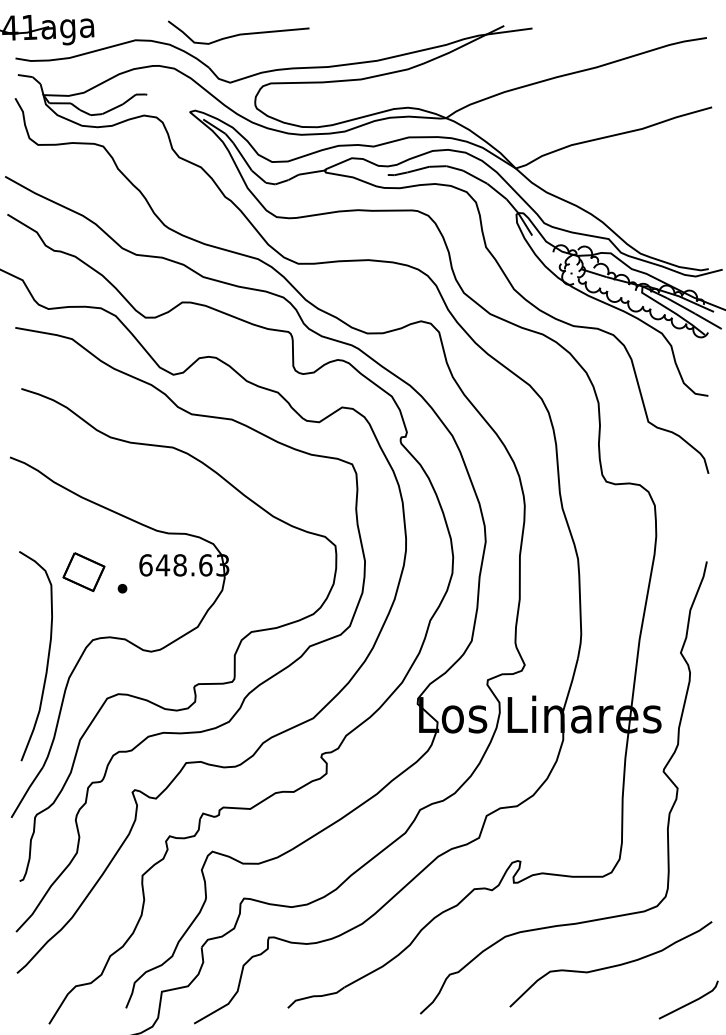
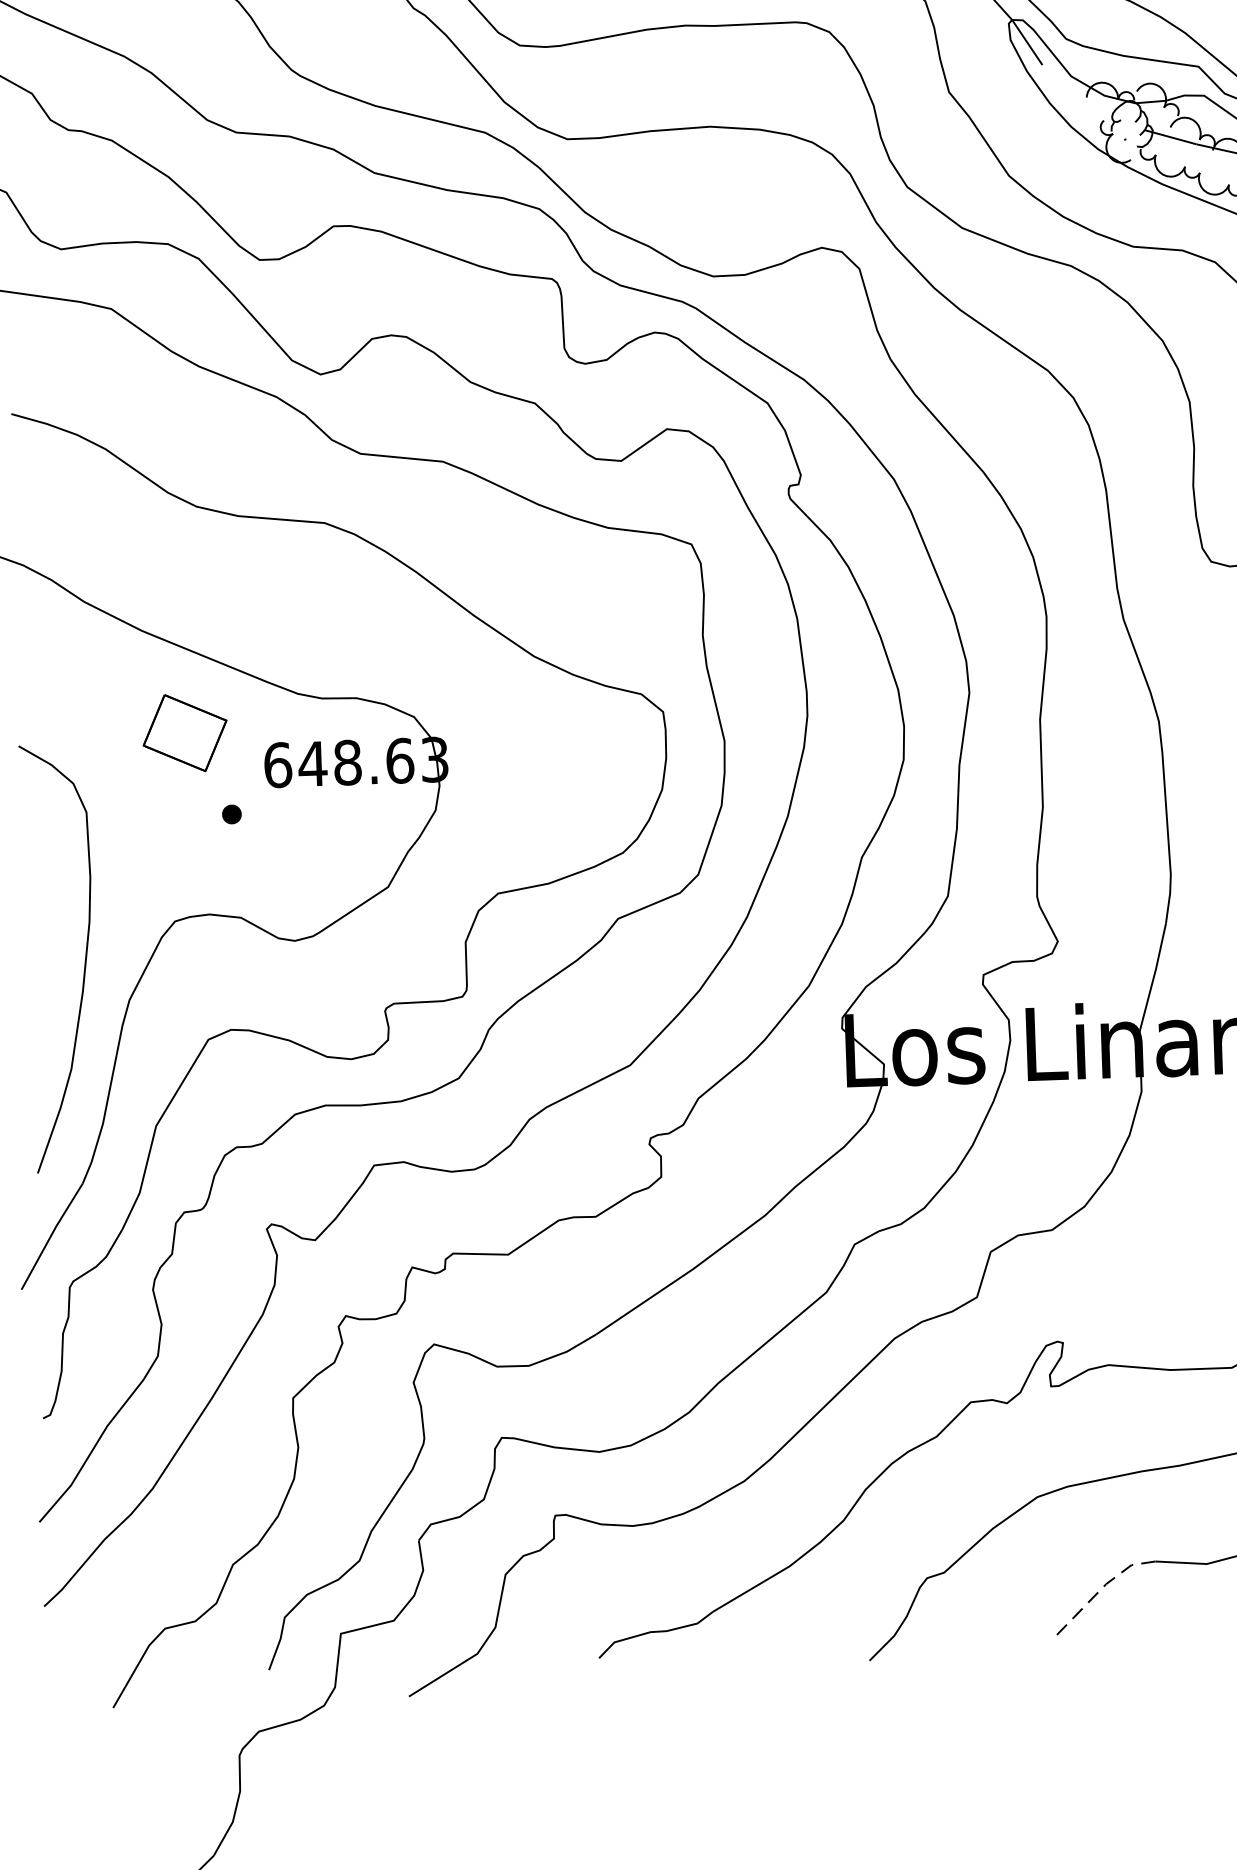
part: (83, 572) -> (184, 734), moved
line: (533, 983) -> (1098, 1590), solid -> dashed

